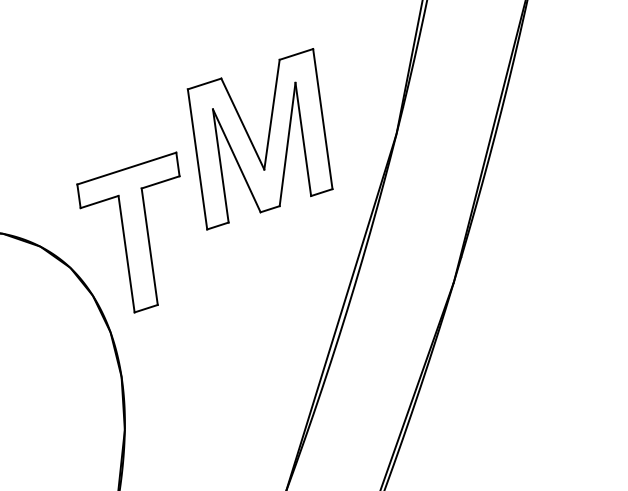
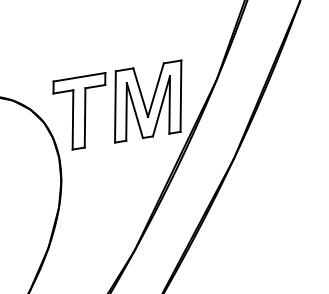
part: (260, 139) -> (148, 101), moved

